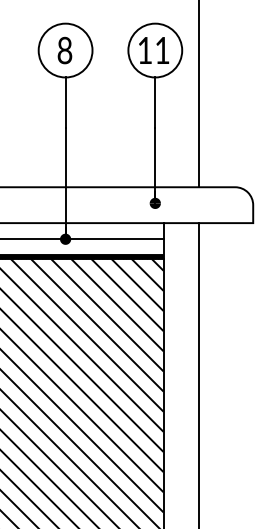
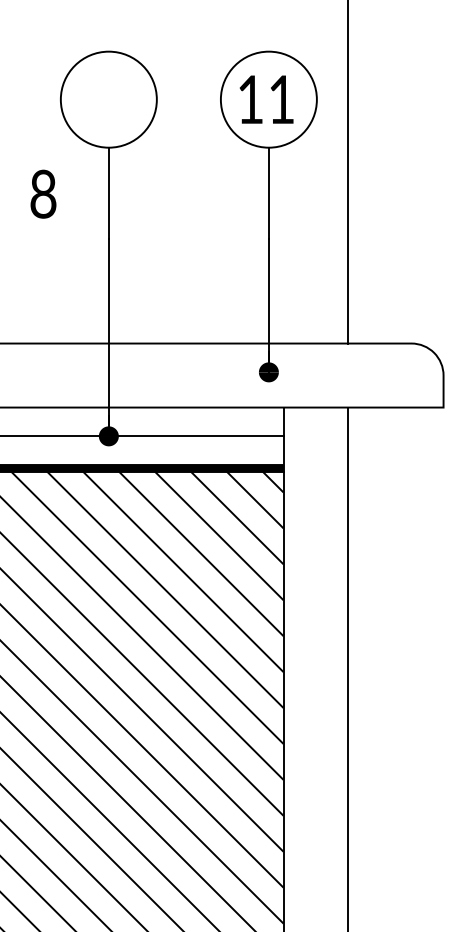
text: (64, 50) -> (42, 194), moved

